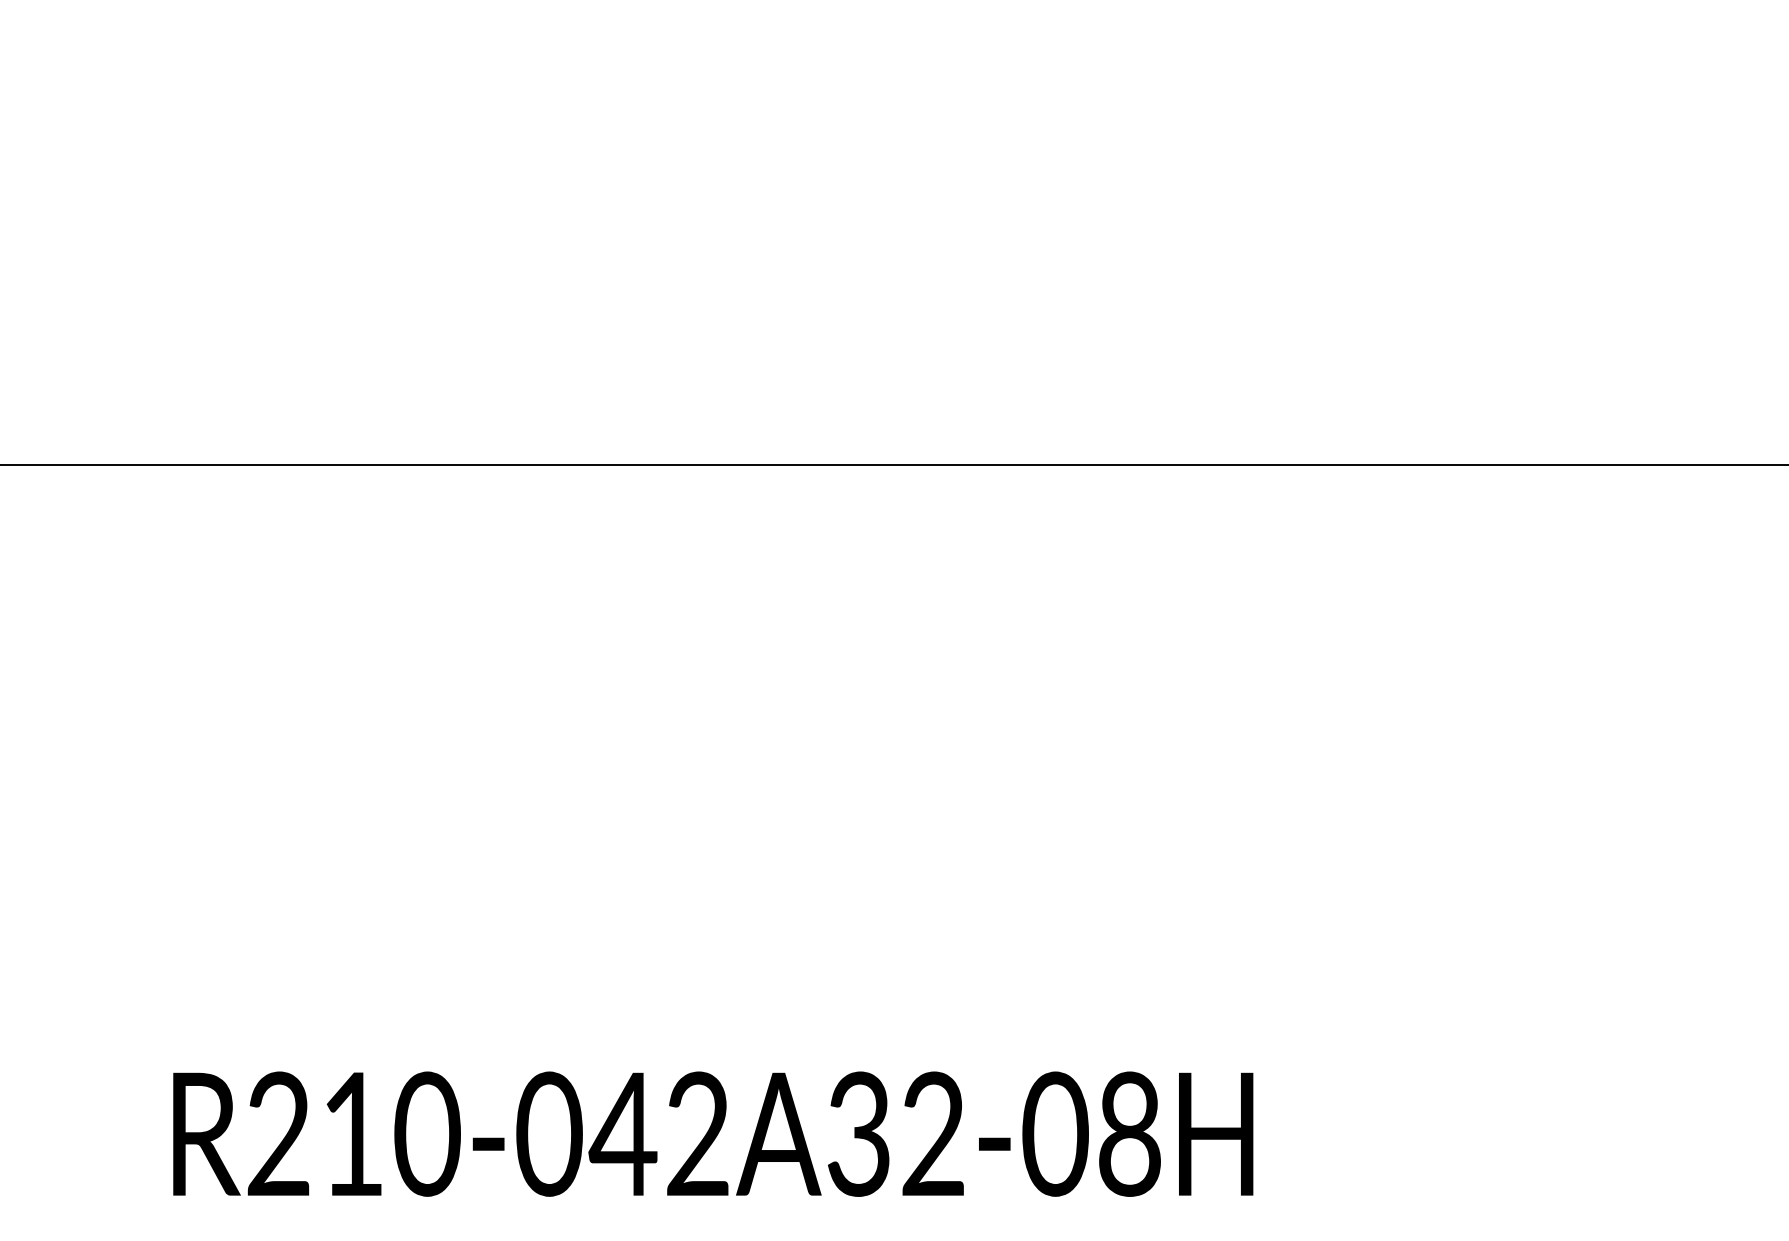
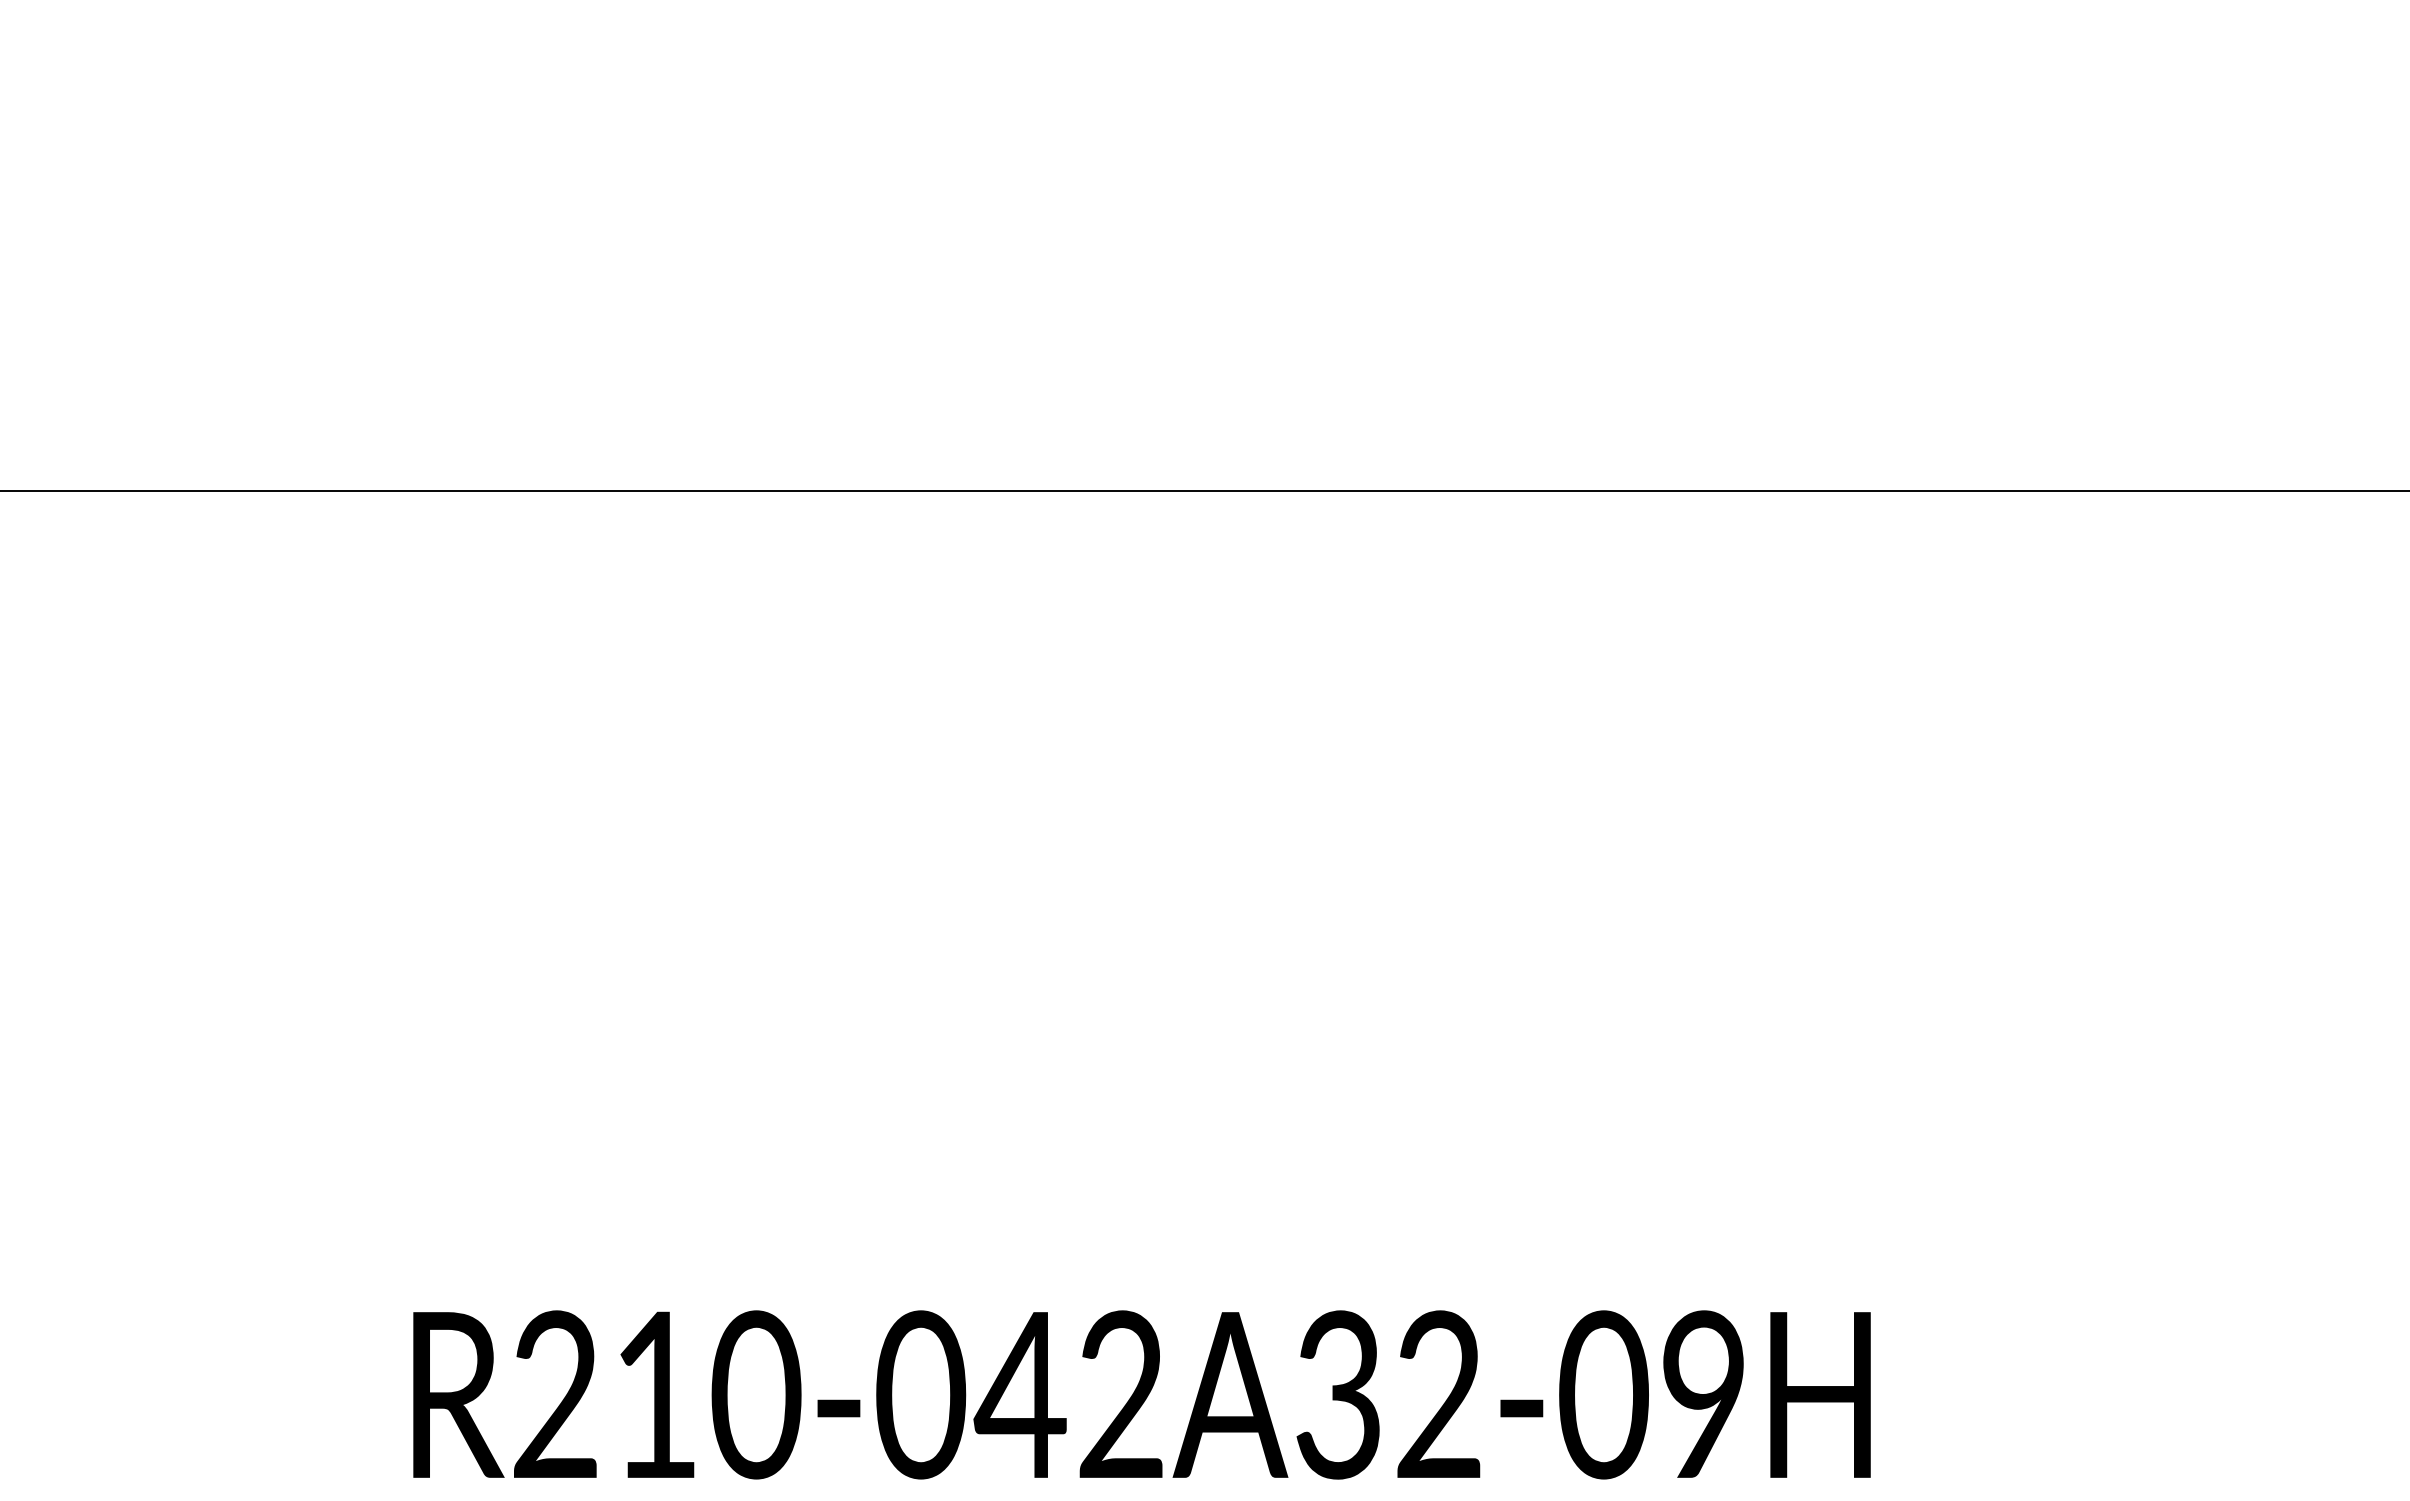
text: (1129, 1134) -> (1703, 1395), R210-042A32-08H -> R210-042A32-09H

